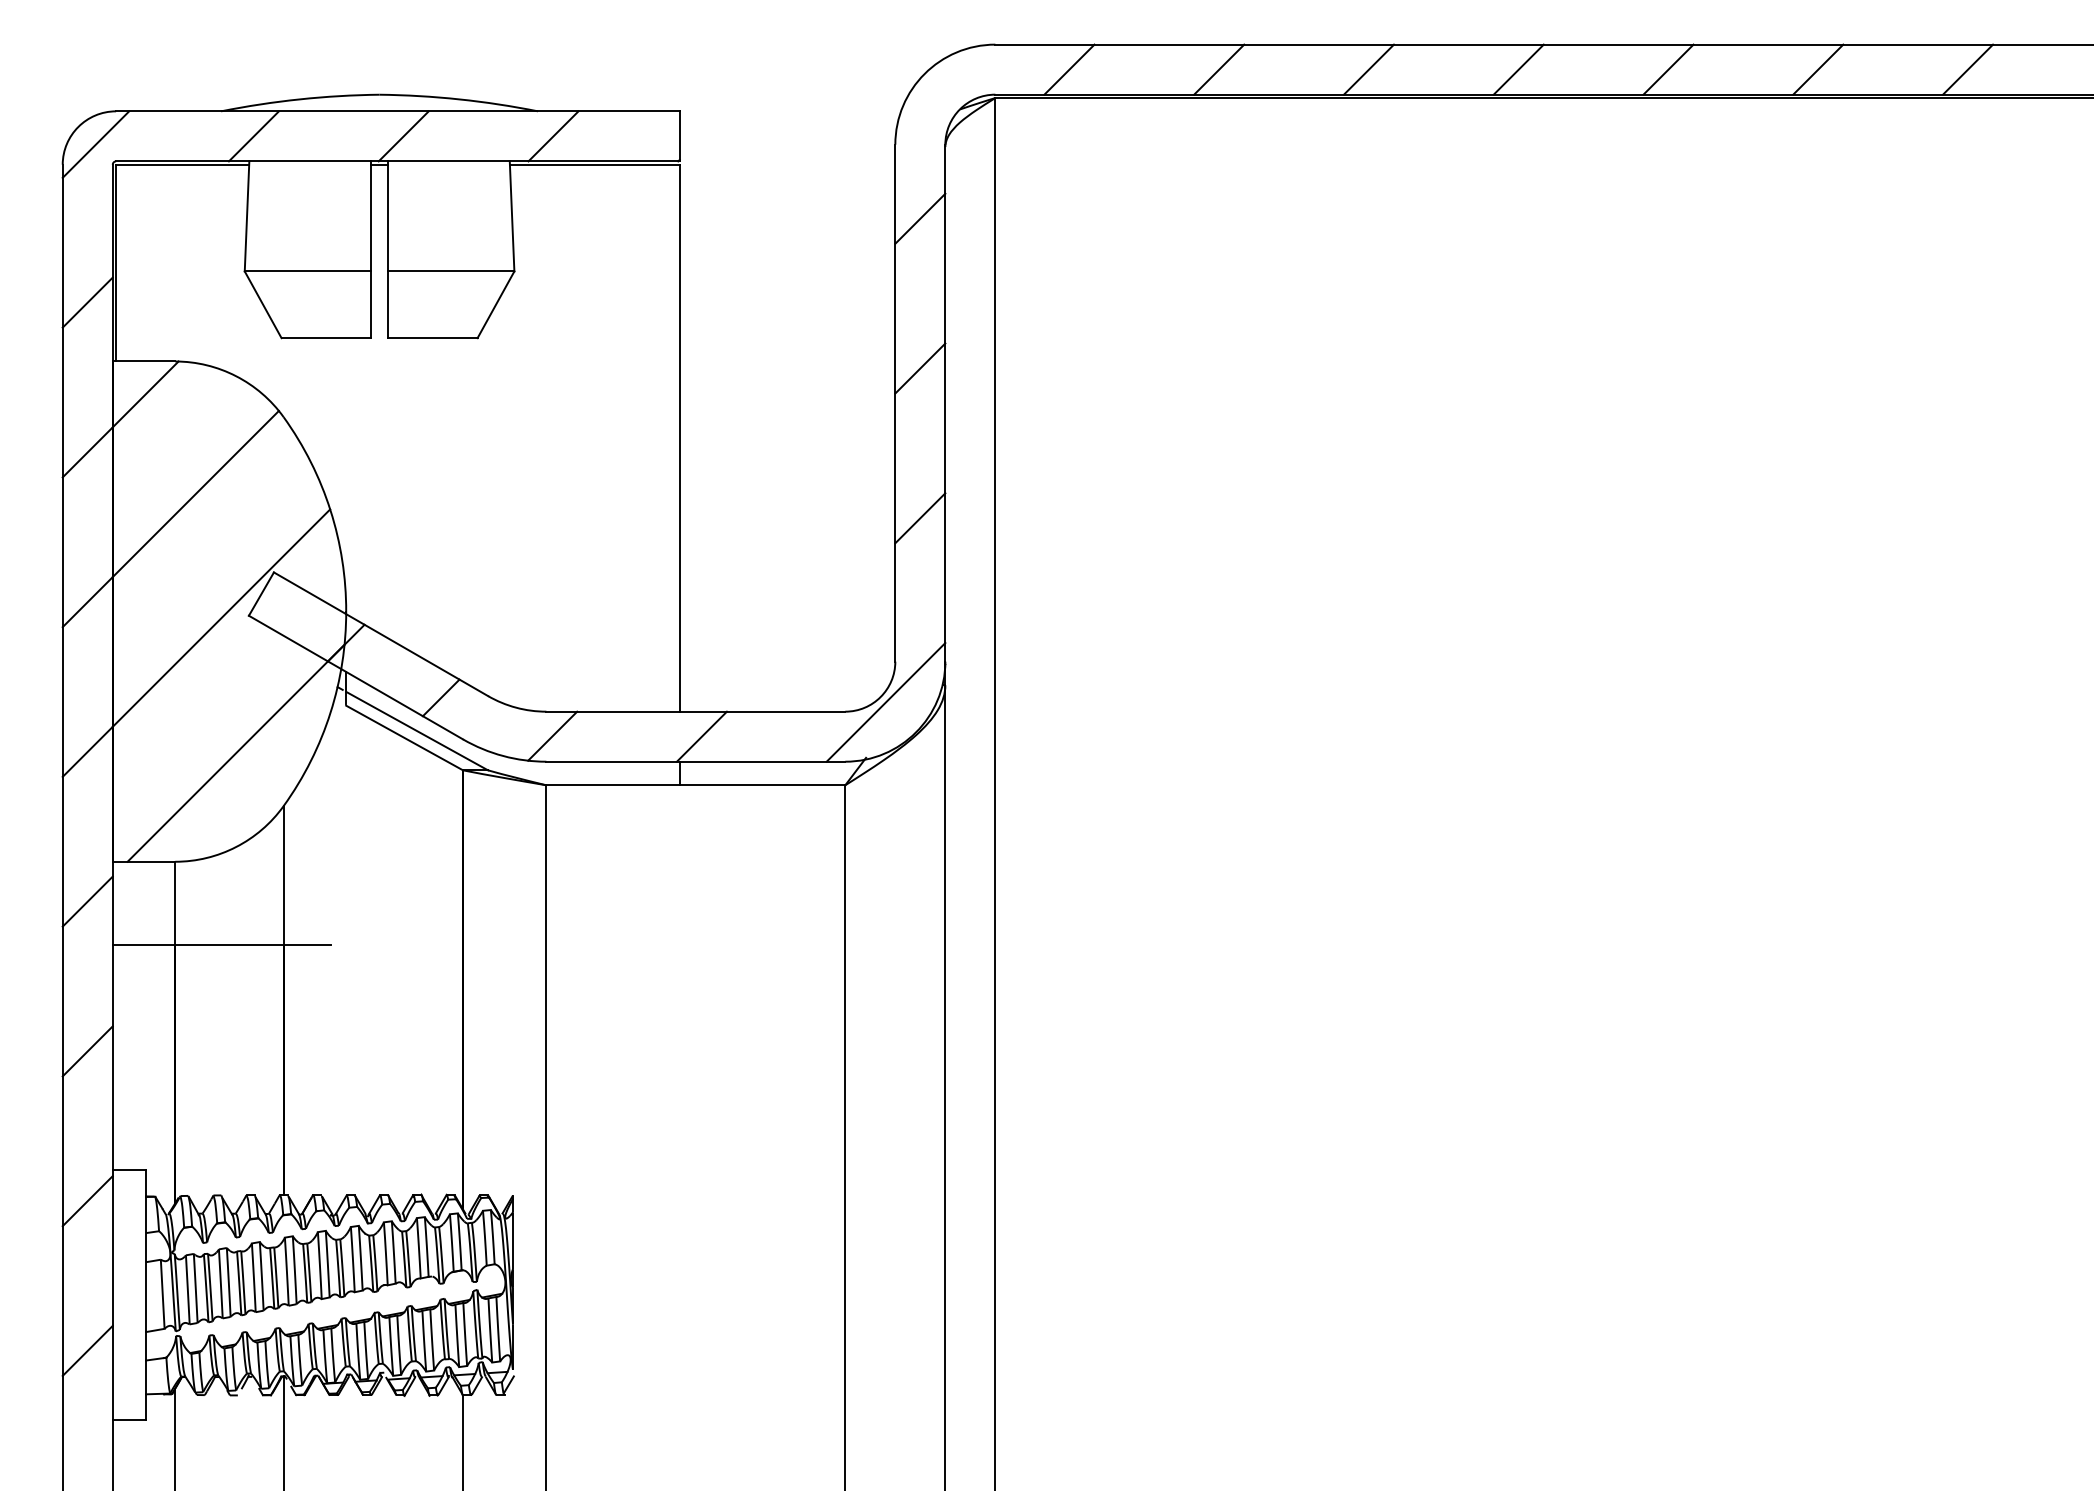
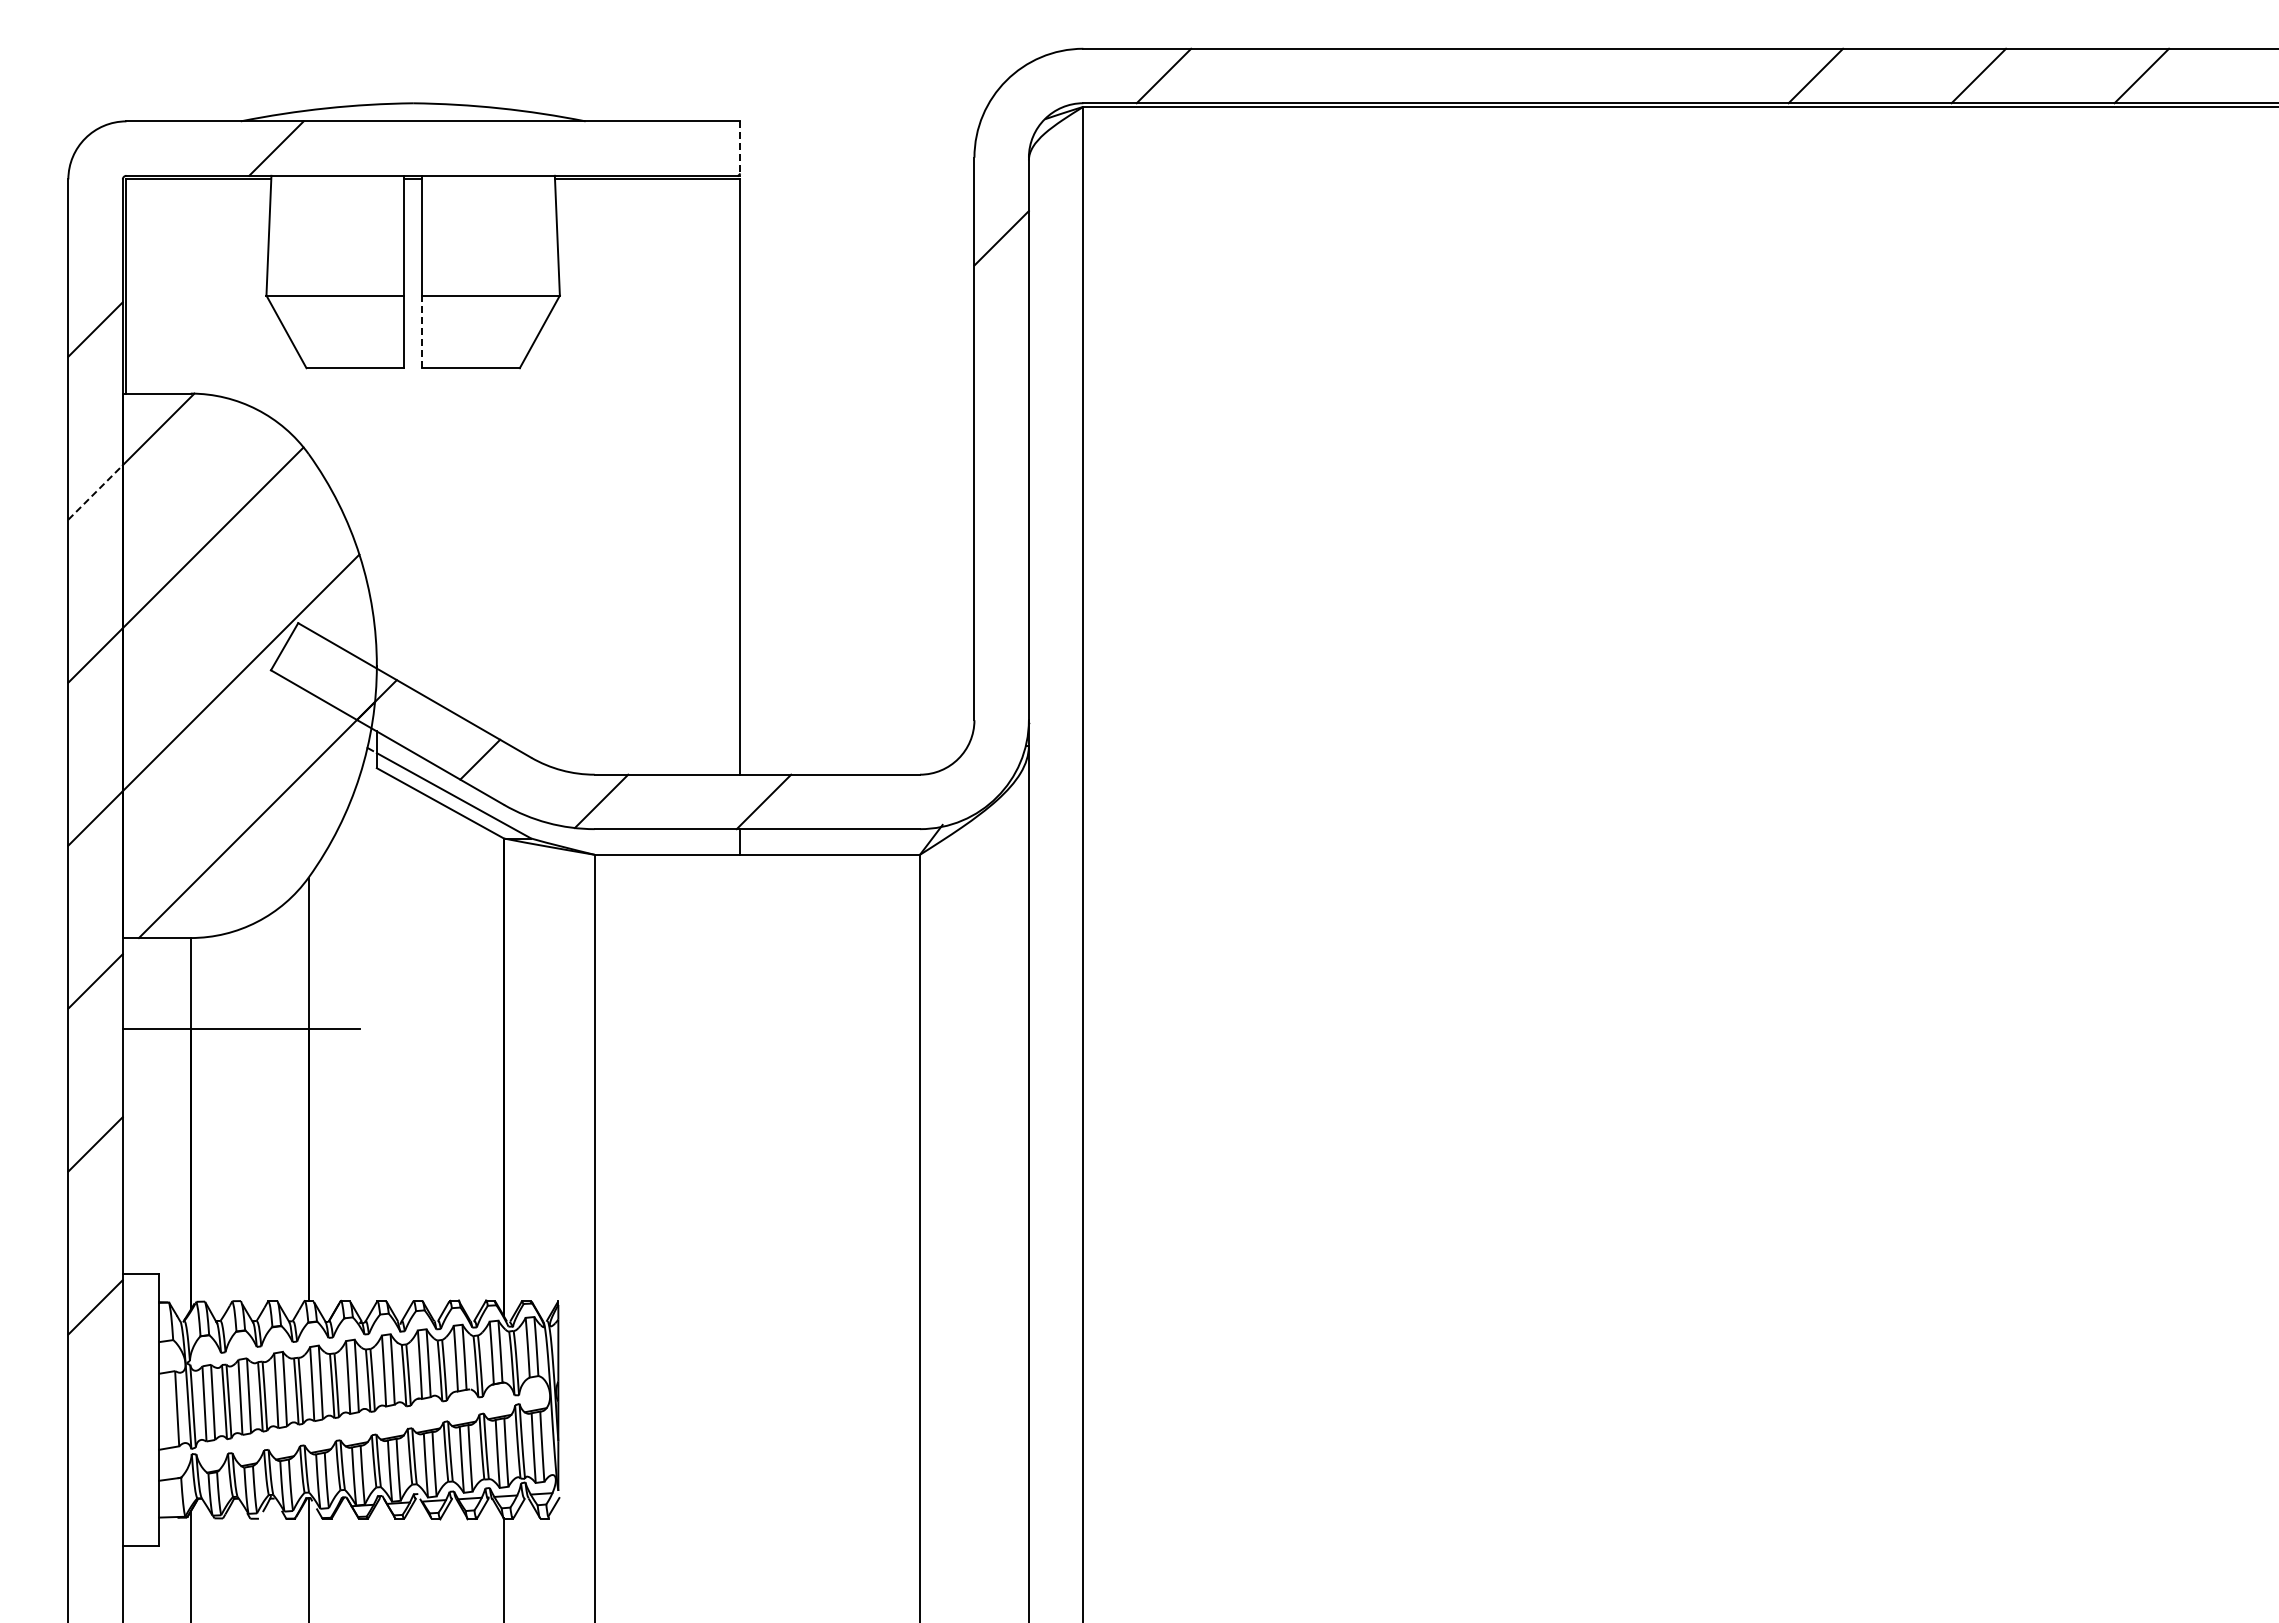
line: (1218, 69) -> (1326, 75), removed
line: (1368, 69) -> (1489, 75), removed
line: (1518, 69) -> (1652, 75), removed
line: (403, 136) -> (439, 148), removed
line: (553, 136) -> (602, 148), removed
line: (679, 137) -> (739, 149), solid -> dashed
line: (95, 144) -> (104, 157), removed
line: (388, 304) -> (422, 331), solid -> dashed
line: (920, 368) -> (1001, 401), removed
line: (87, 452) -> (95, 492), solid -> dashed
line: (920, 518) -> (1001, 564), removed
line: (885, 702) -> (963, 764), removed
line: (87, 1351) -> (95, 1470), removed

